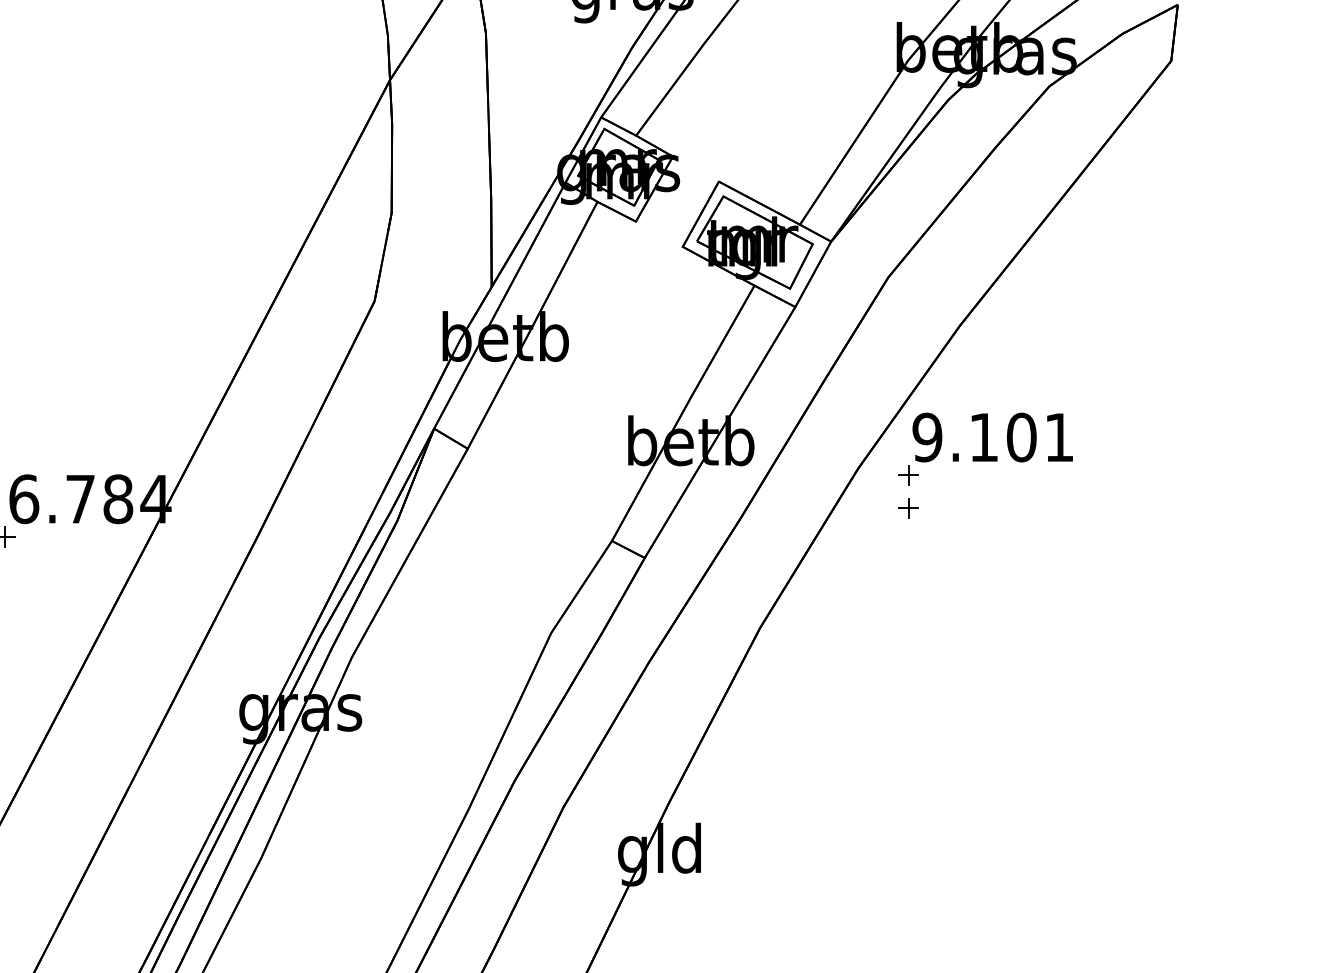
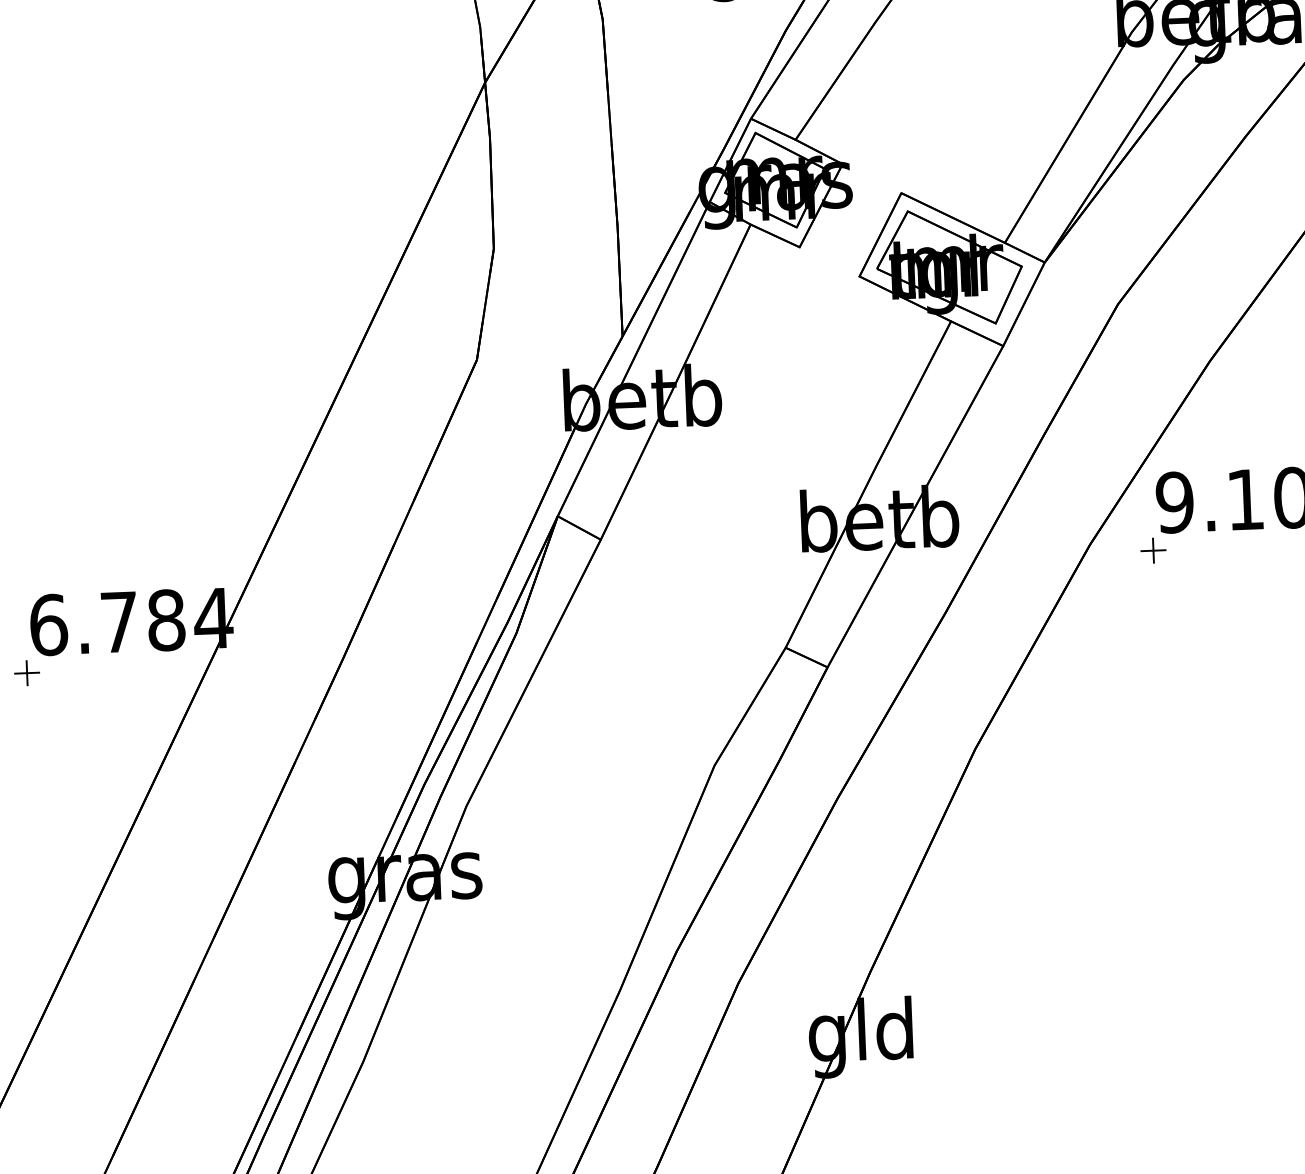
part: (908, 508) -> (1154, 592), removed

